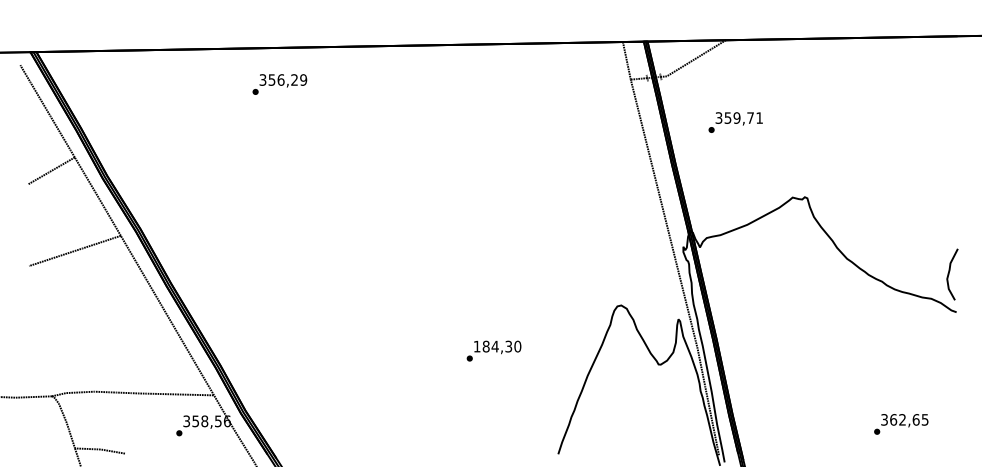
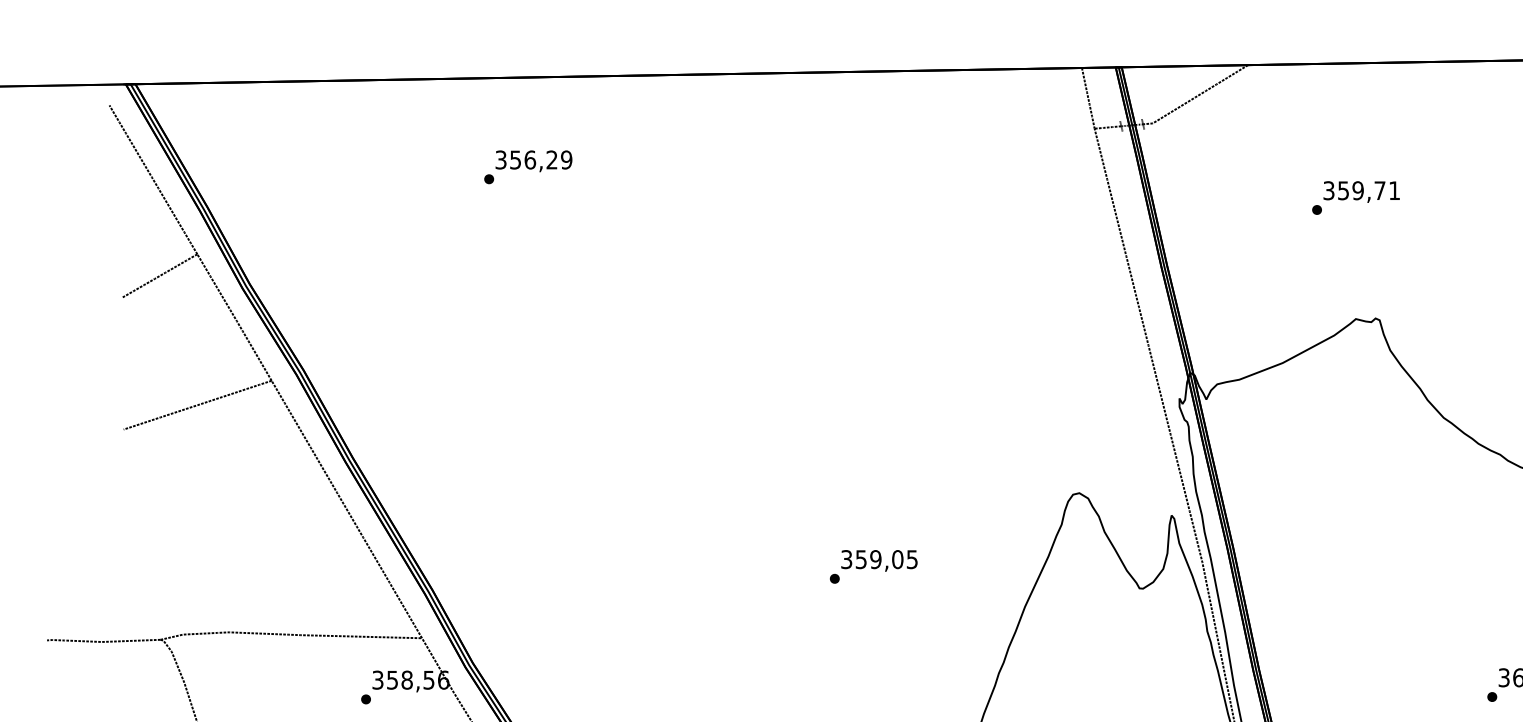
text: (279, 84) -> (527, 167), moved
text: (735, 122) -> (1355, 197), moved
text: (497, 346) -> (879, 559), 184,30 -> 359,05

